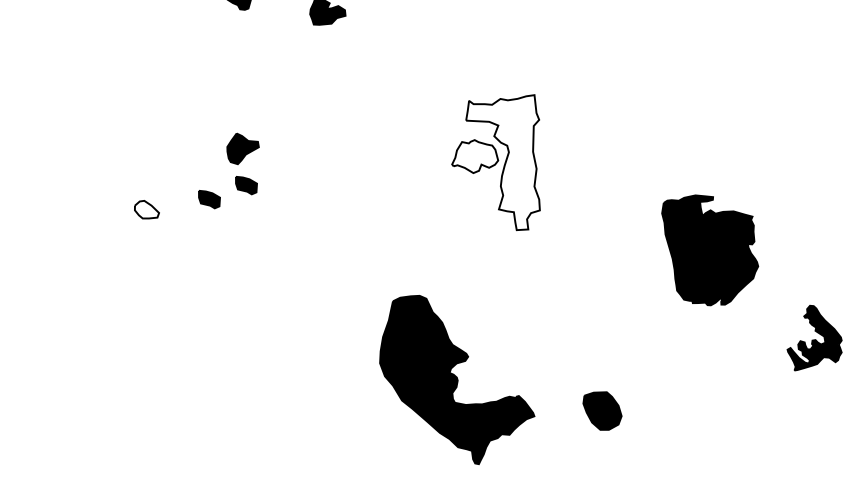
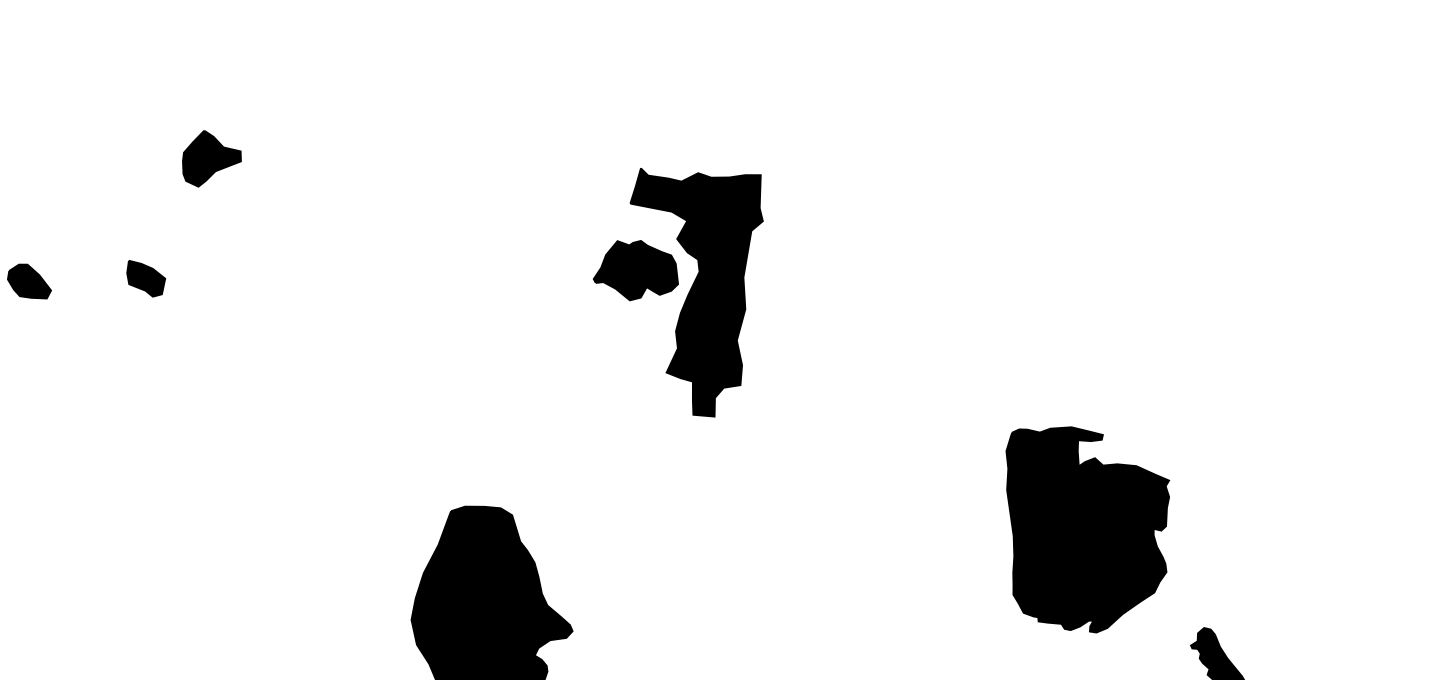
part: (242, 148) -> (210, 159), moved
fill: (475, 156) -> (638, 270), added
fill: (502, 162) -> (685, 288), added
part: (246, 185) -> (216, 263), removed
fill: (146, 209) -> (29, 280), added
part: (710, 250) -> (1084, 530), moved

